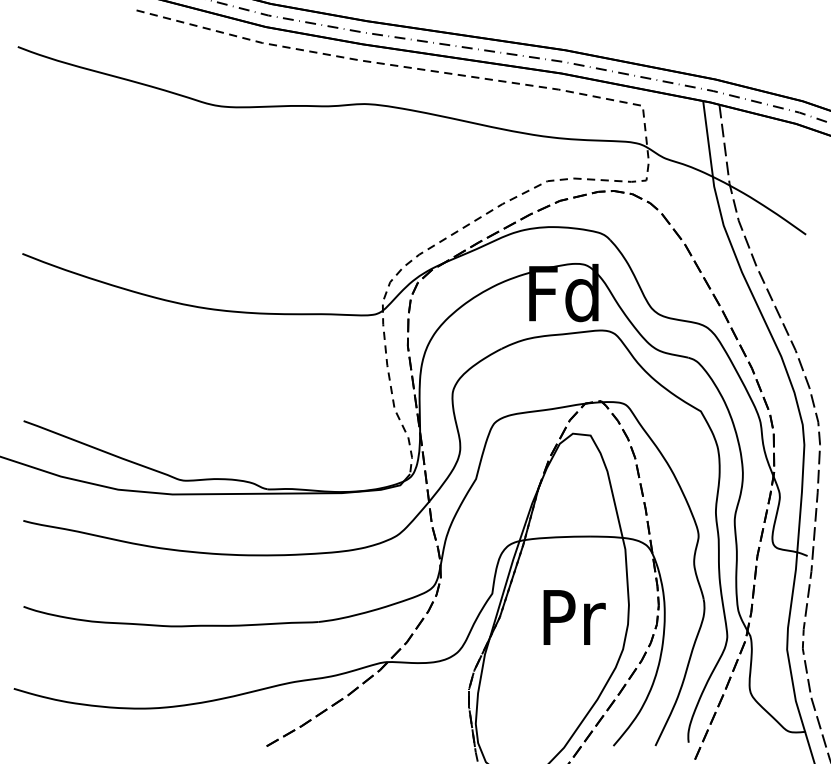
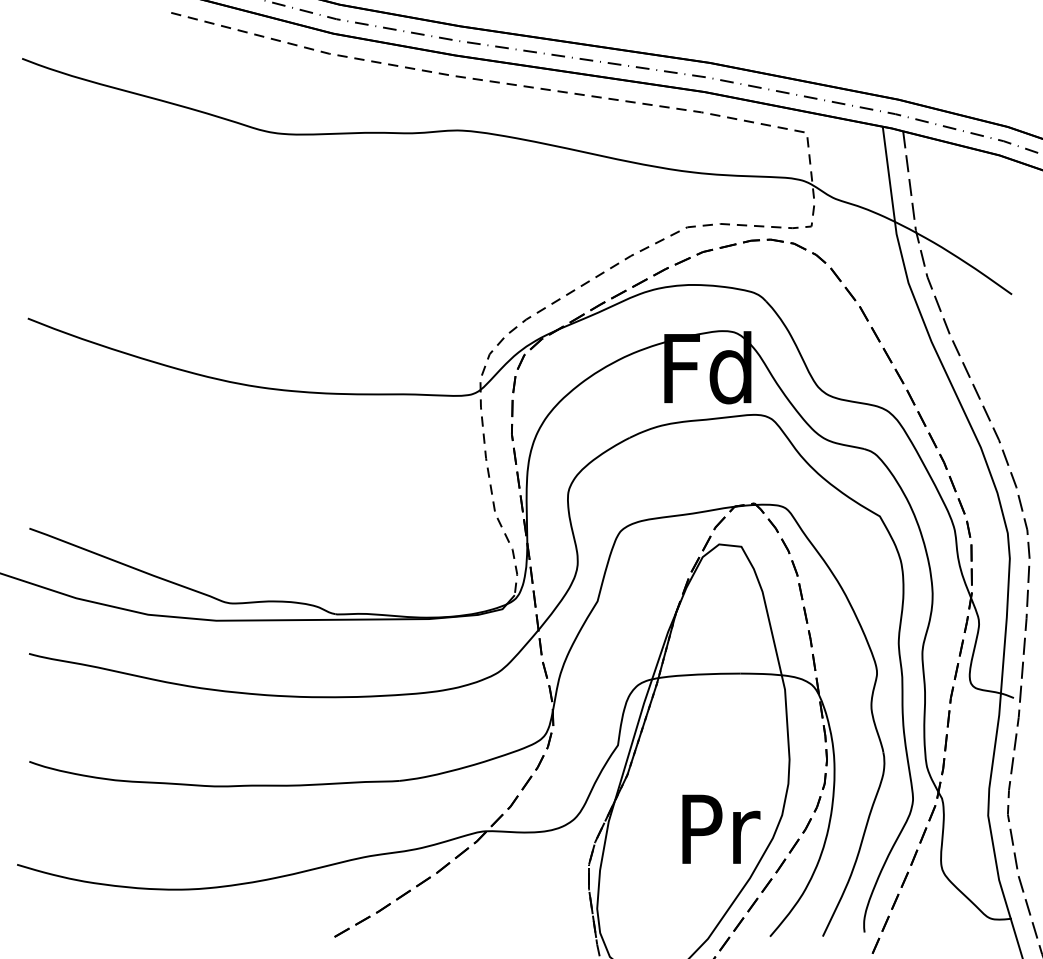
text: (574, 616) -> (721, 828), moved

